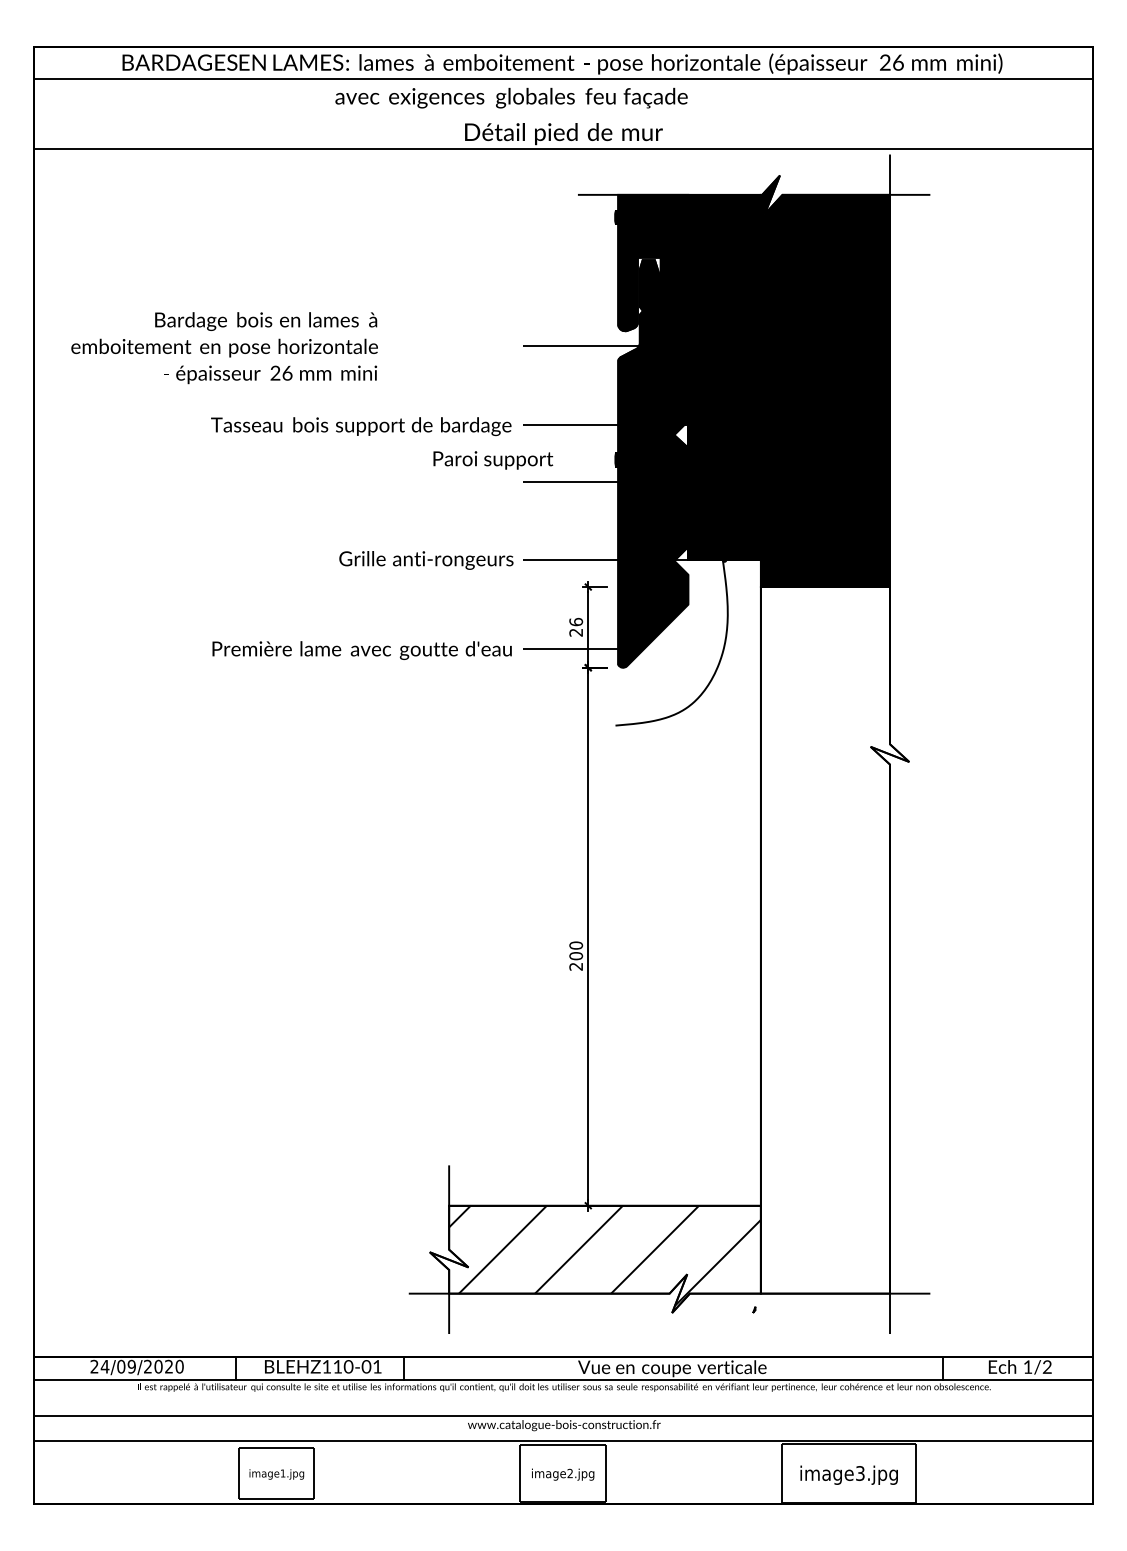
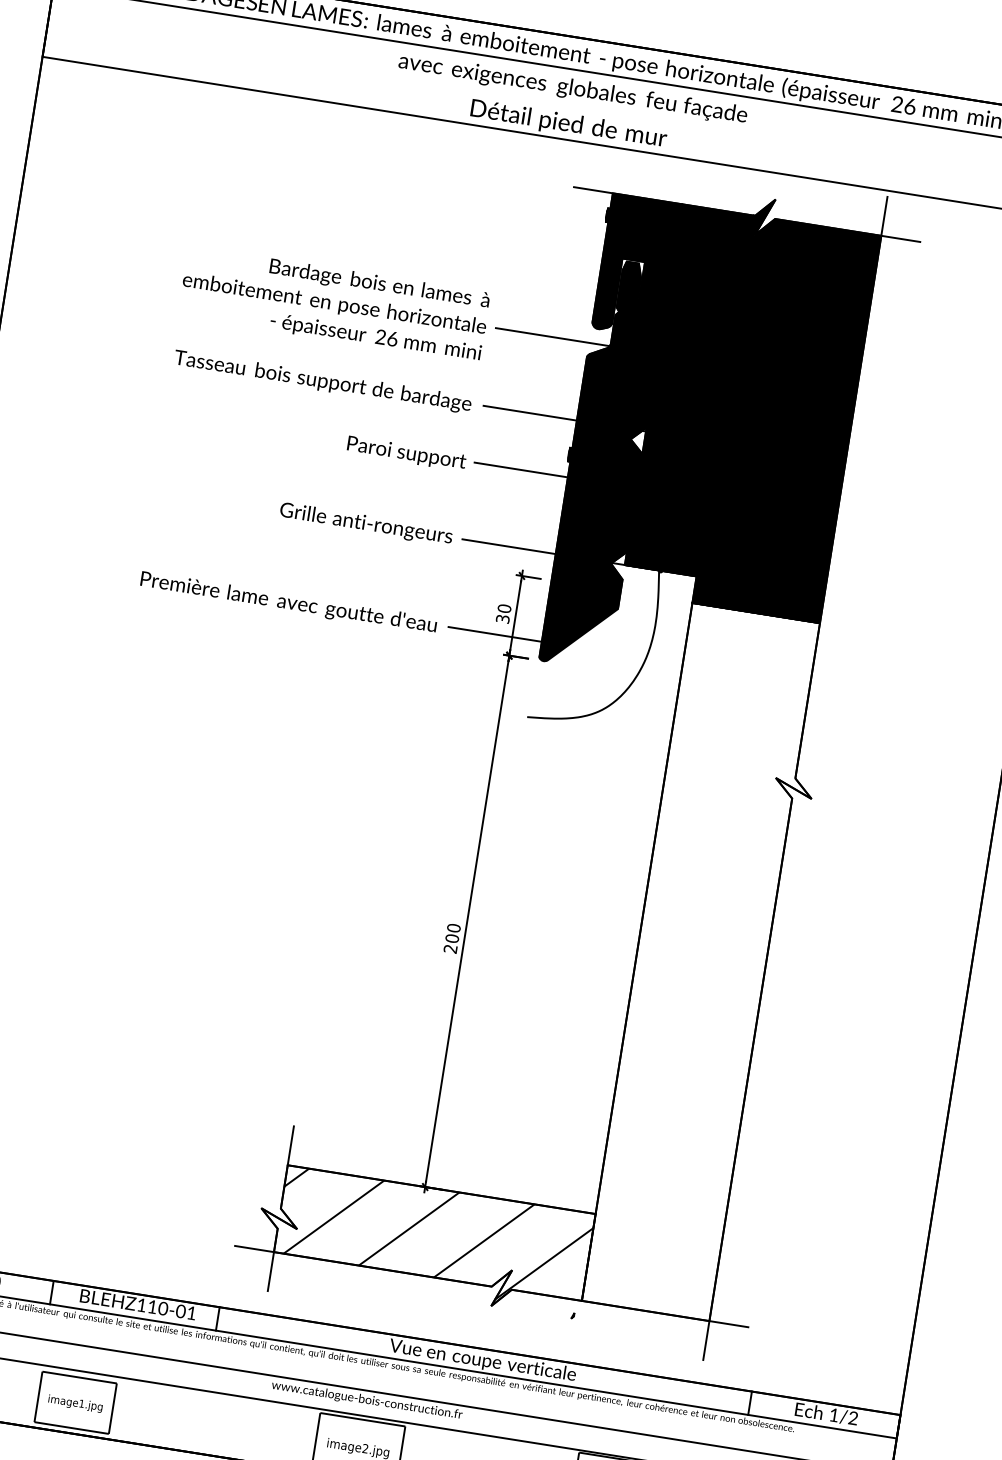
text: (511, 97) -> (573, 88), moved
text: (224, 348) -> (334, 304), moved
text: (493, 460) -> (406, 453), moved
text: (576, 626) -> (504, 613), 26 -> 30

